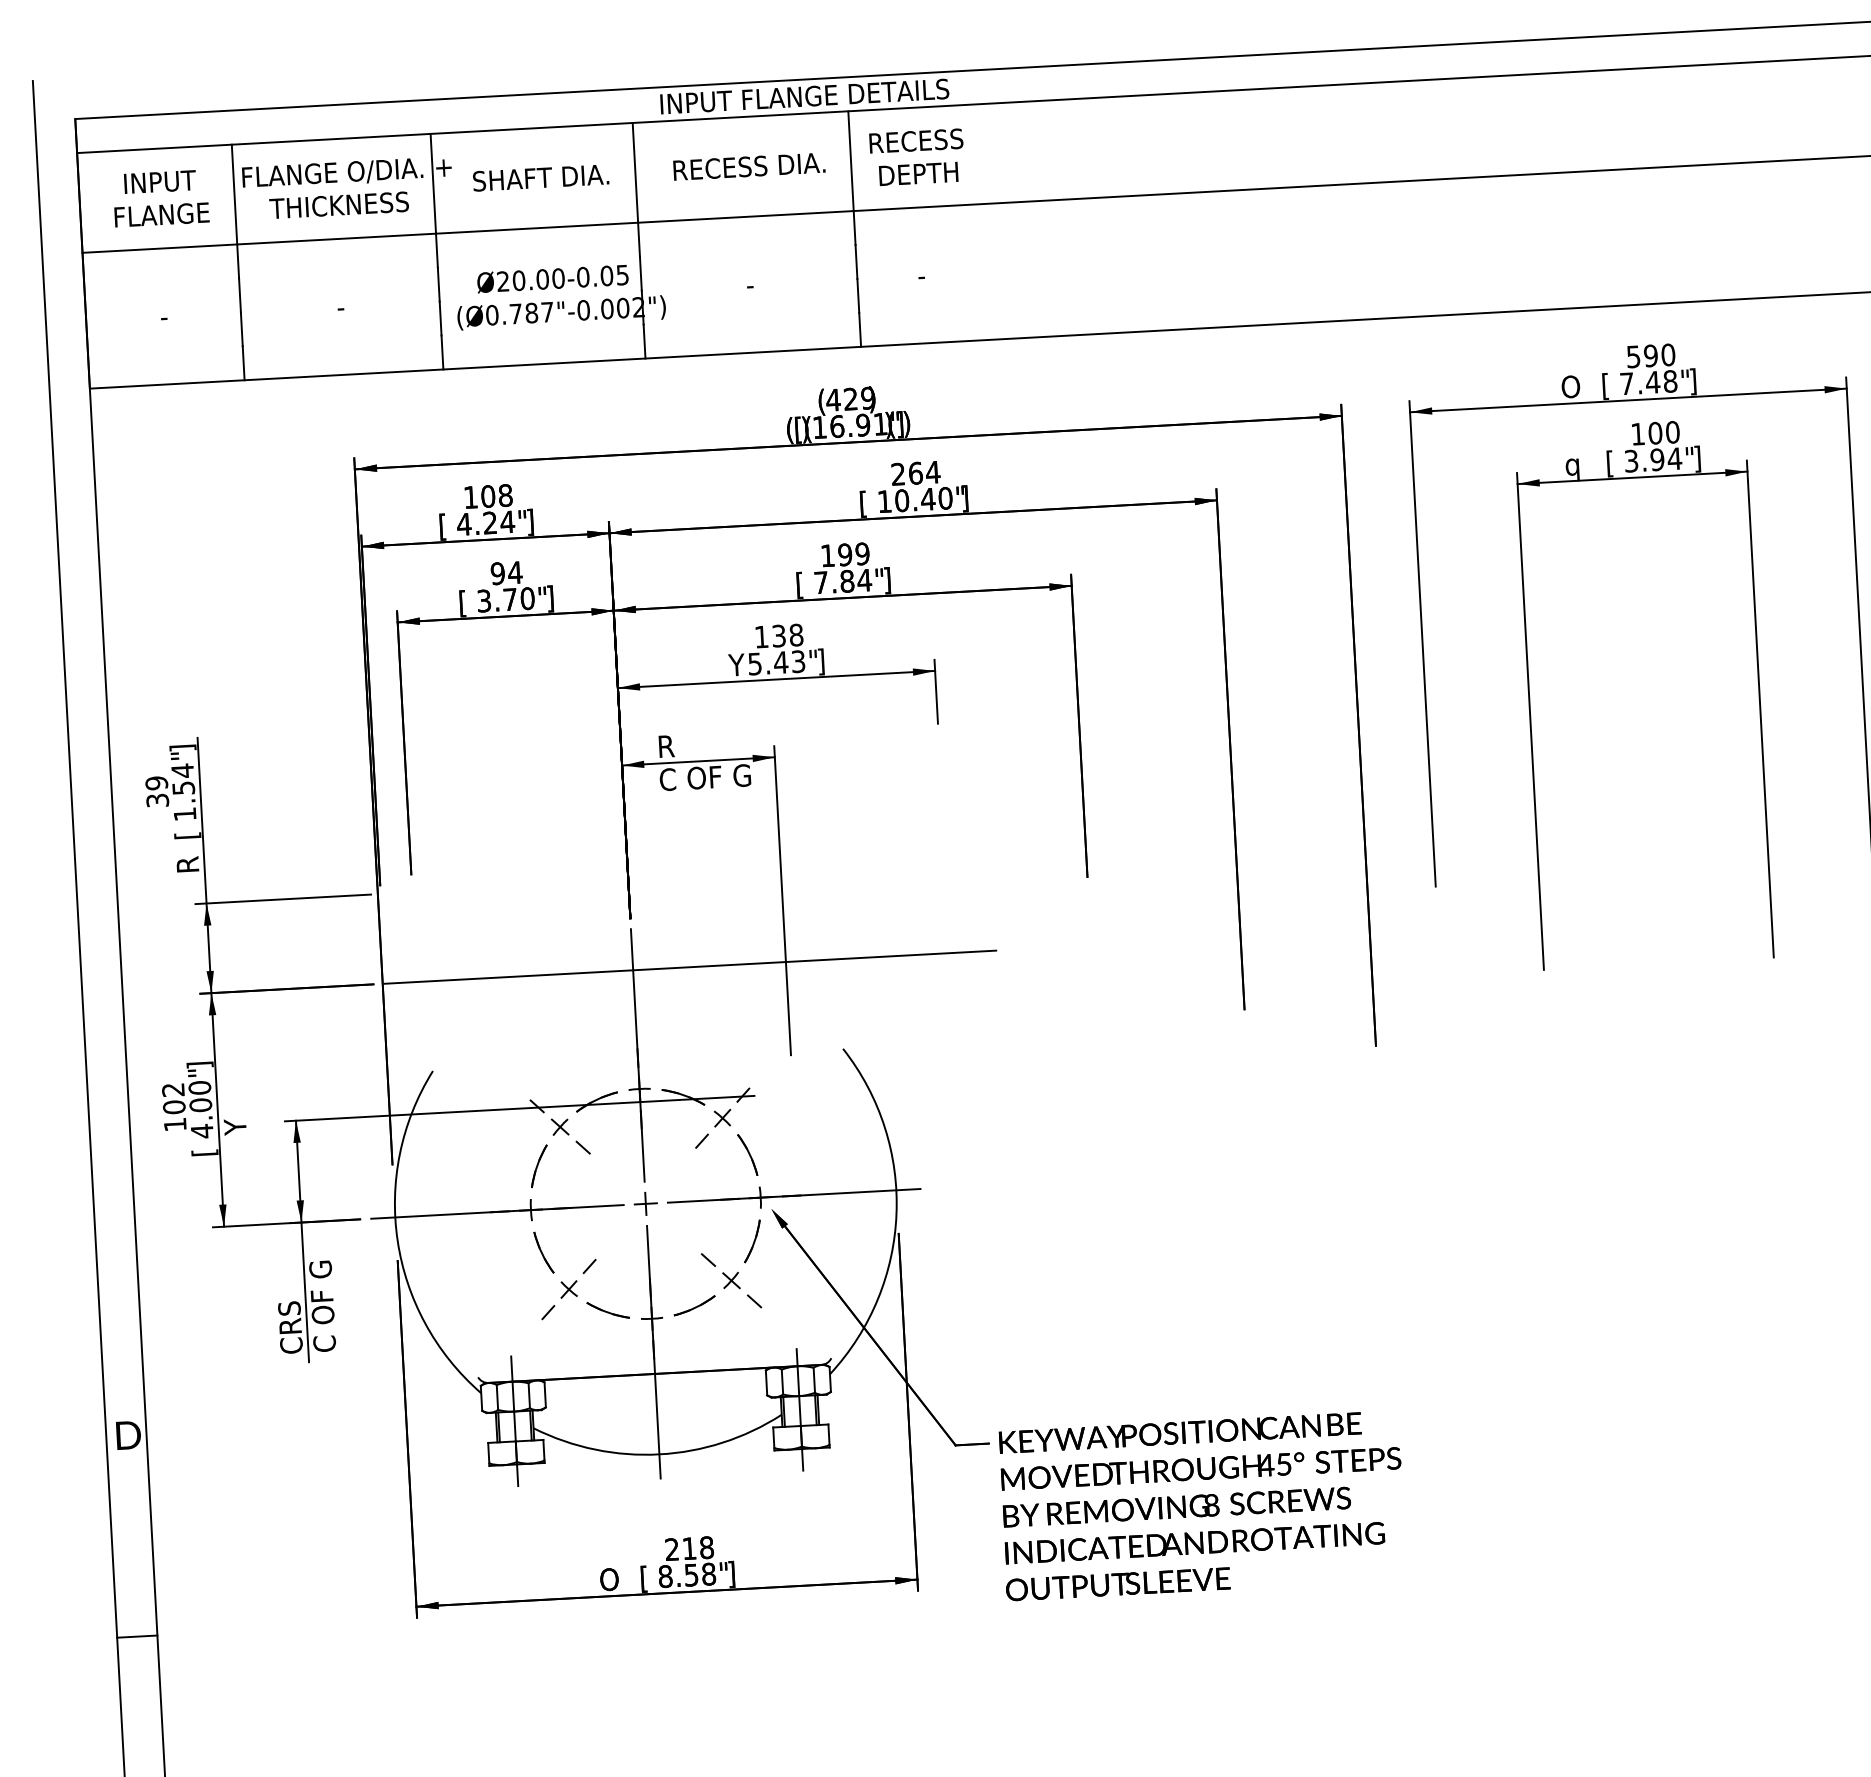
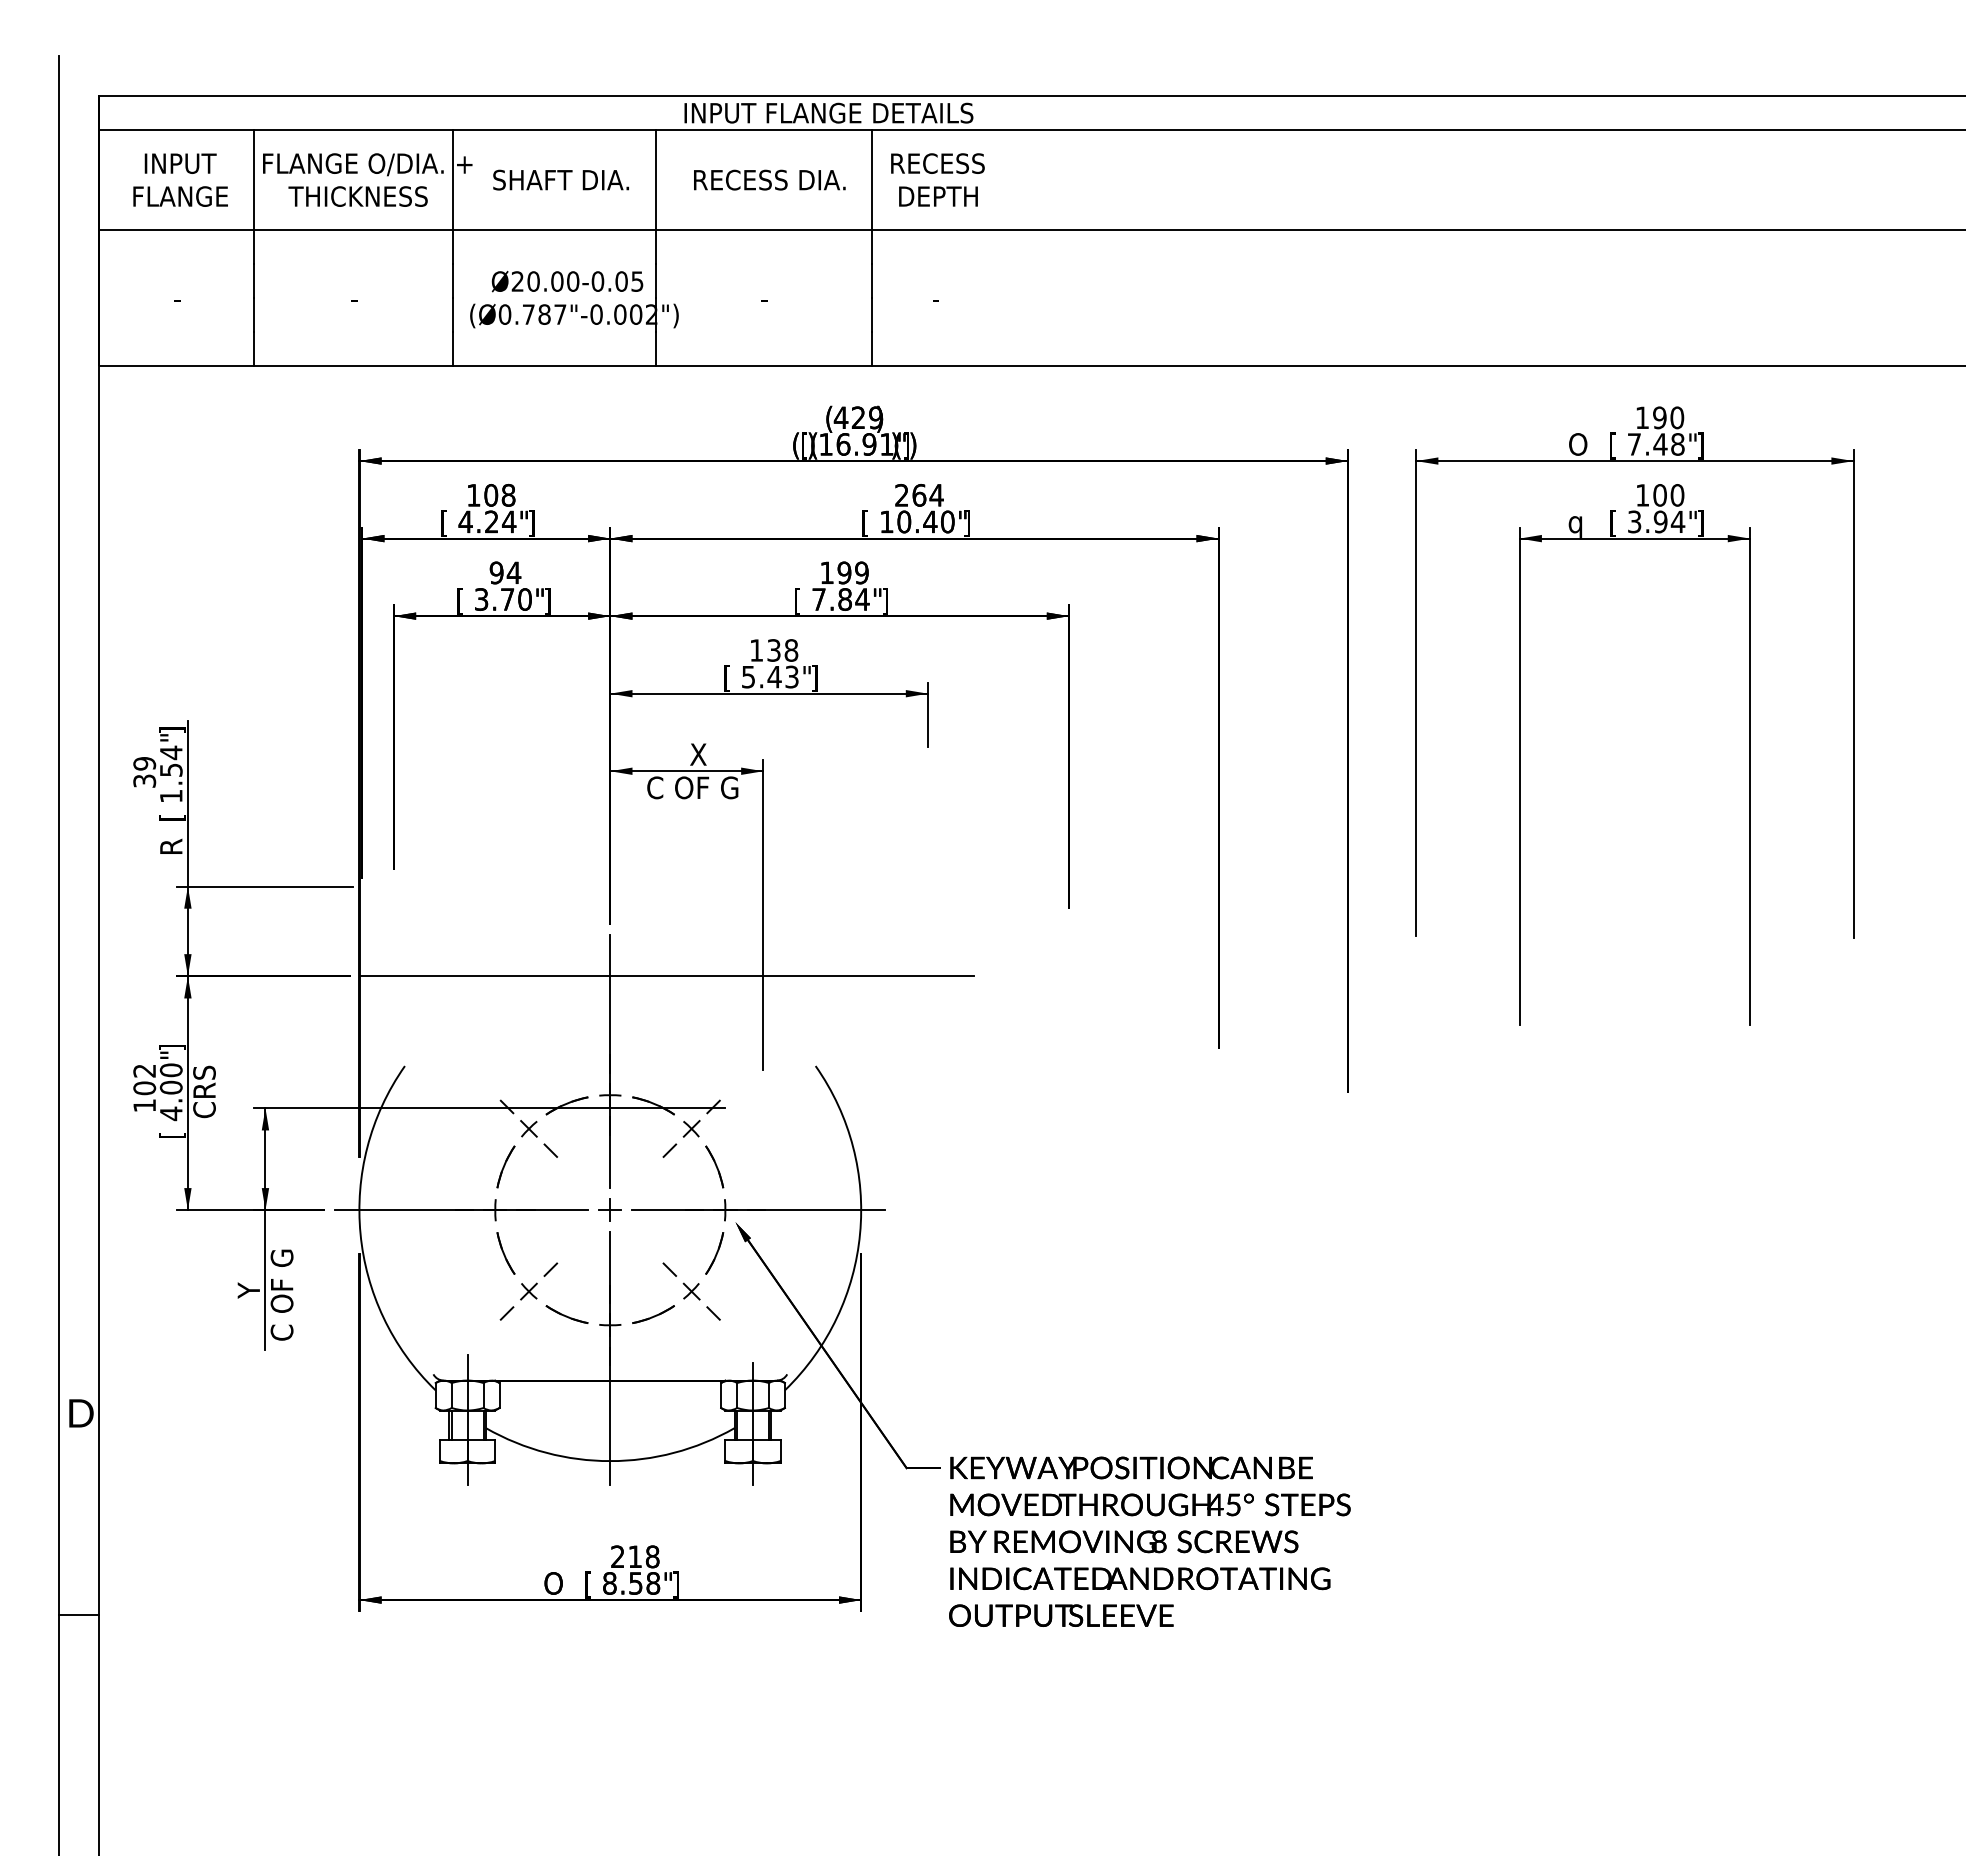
text: (1633, 356) -> (1642, 417), 590 -> 190
text: (737, 666) -> (730, 678), Y -> [
text: (688, 745) -> (677, 754), R -> X
text: (234, 1108) -> (204, 1092), Y -> CRS
text: (290, 1324) -> (248, 1311), CRS -> Y

